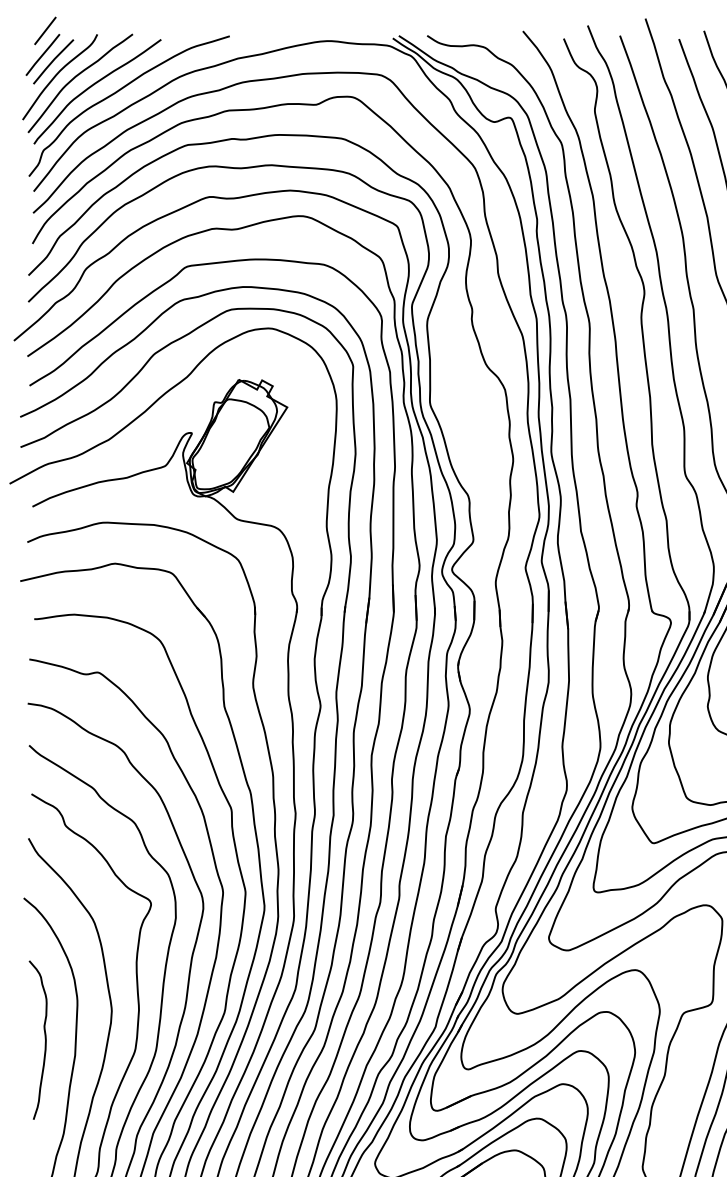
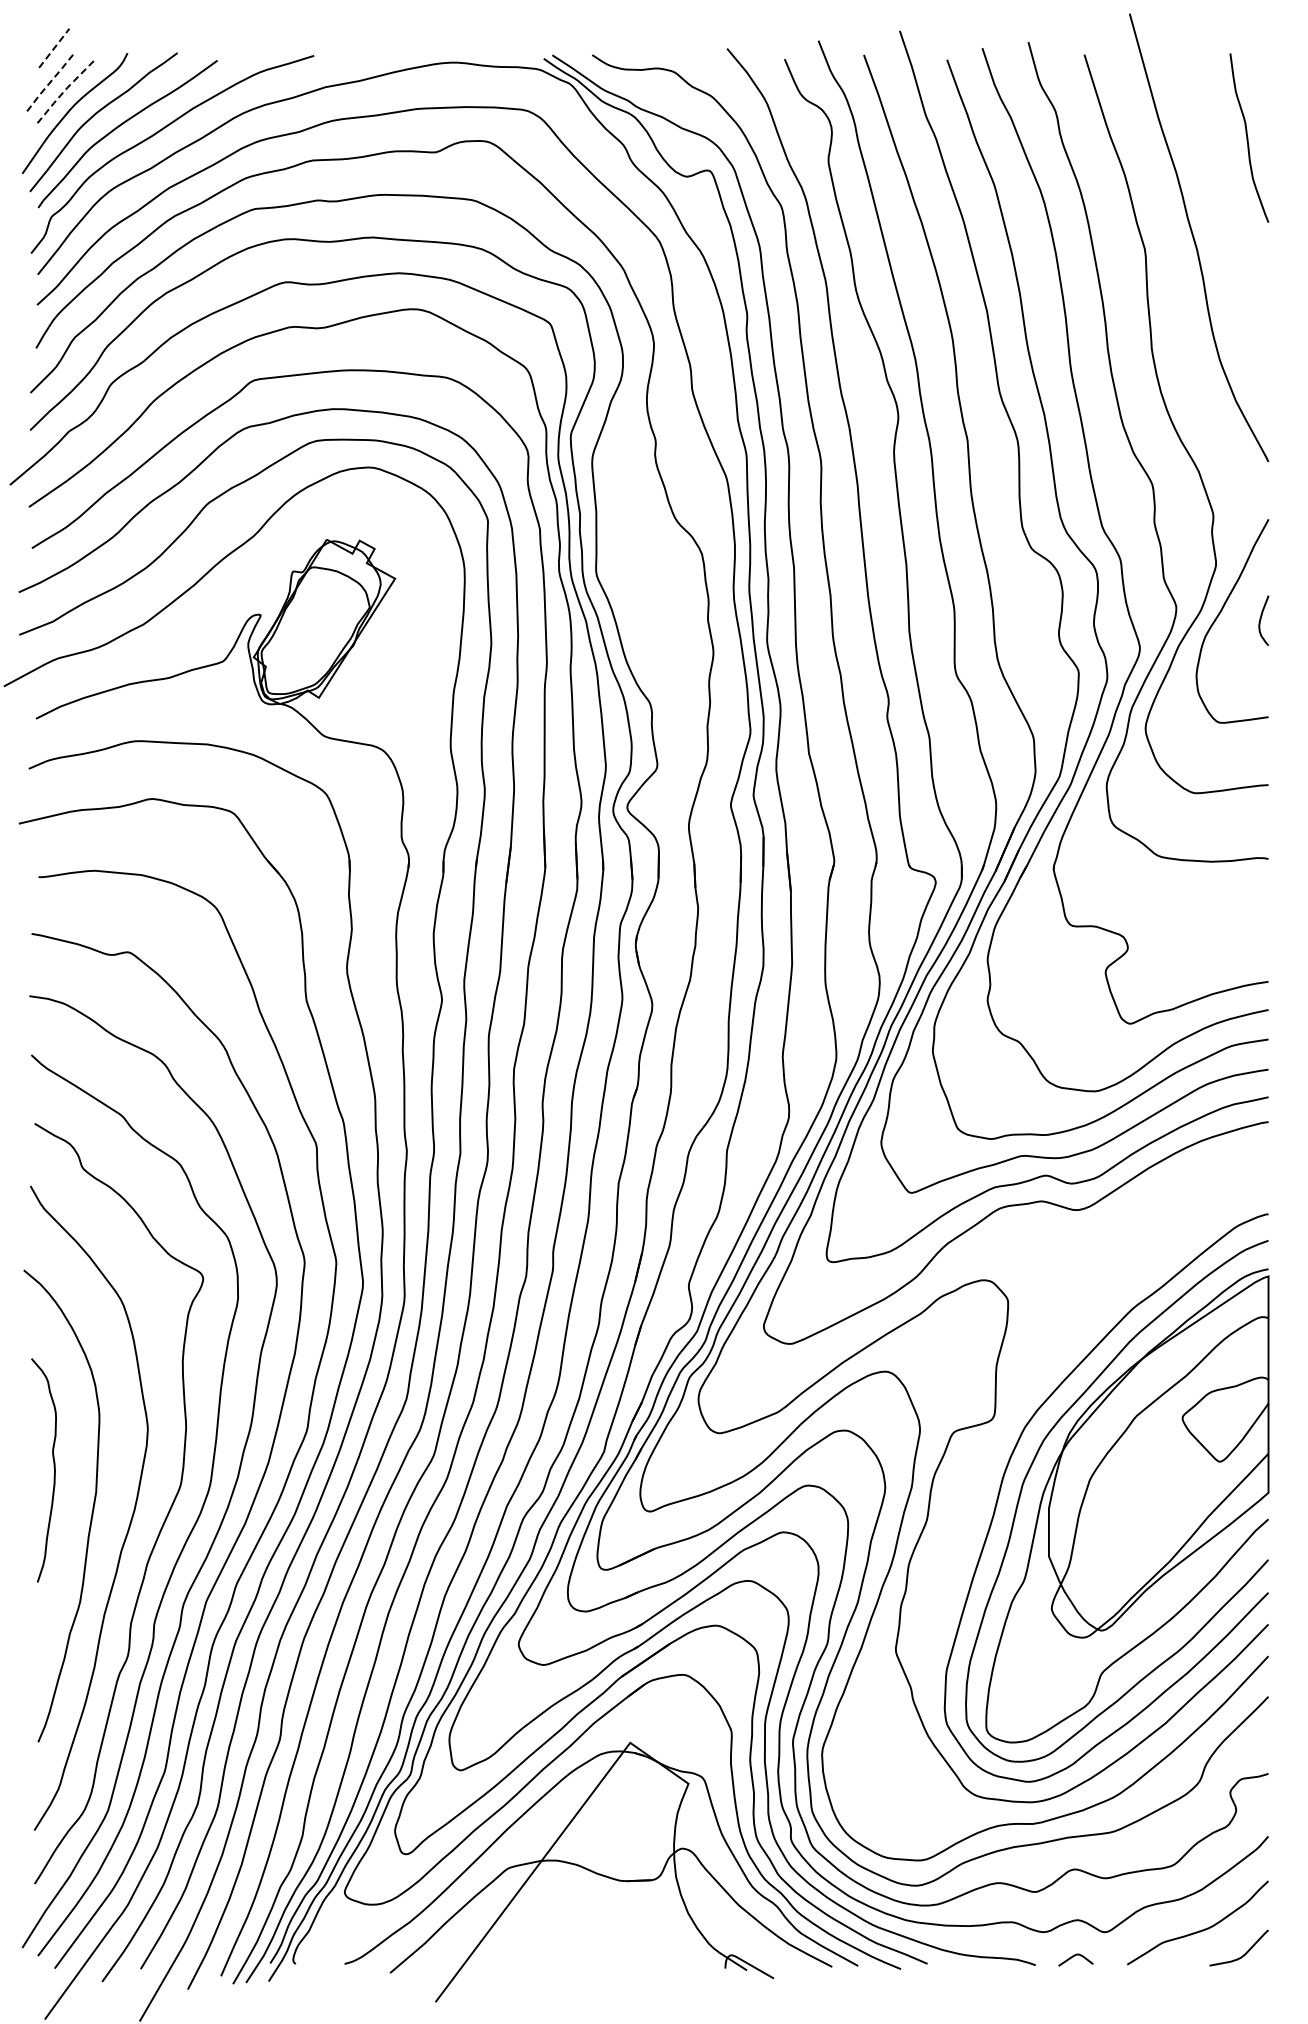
line: (45, 31) -> (54, 48), solid -> dashed
line: (42, 54) -> (50, 81), solid -> dashed
line: (52, 60) -> (64, 90), solid -> dashed

